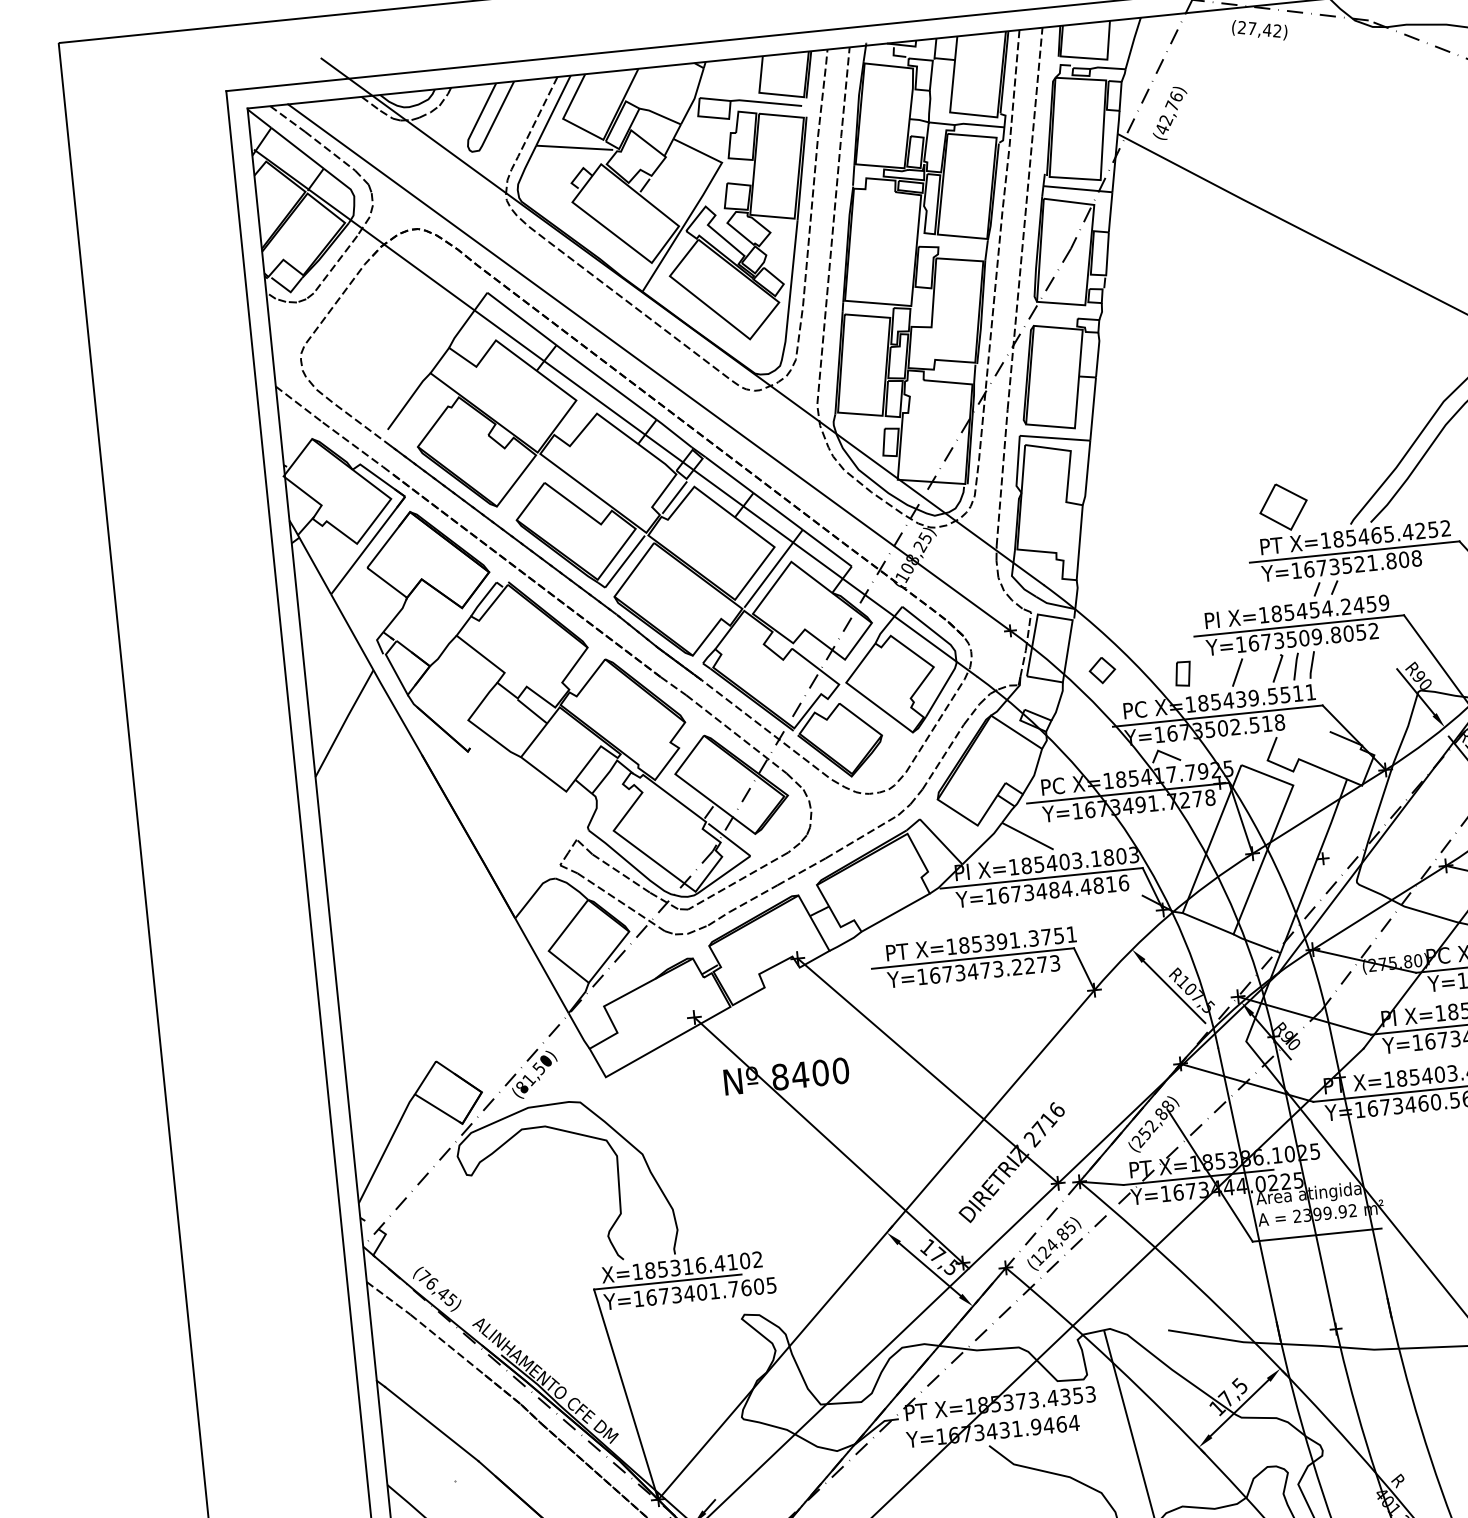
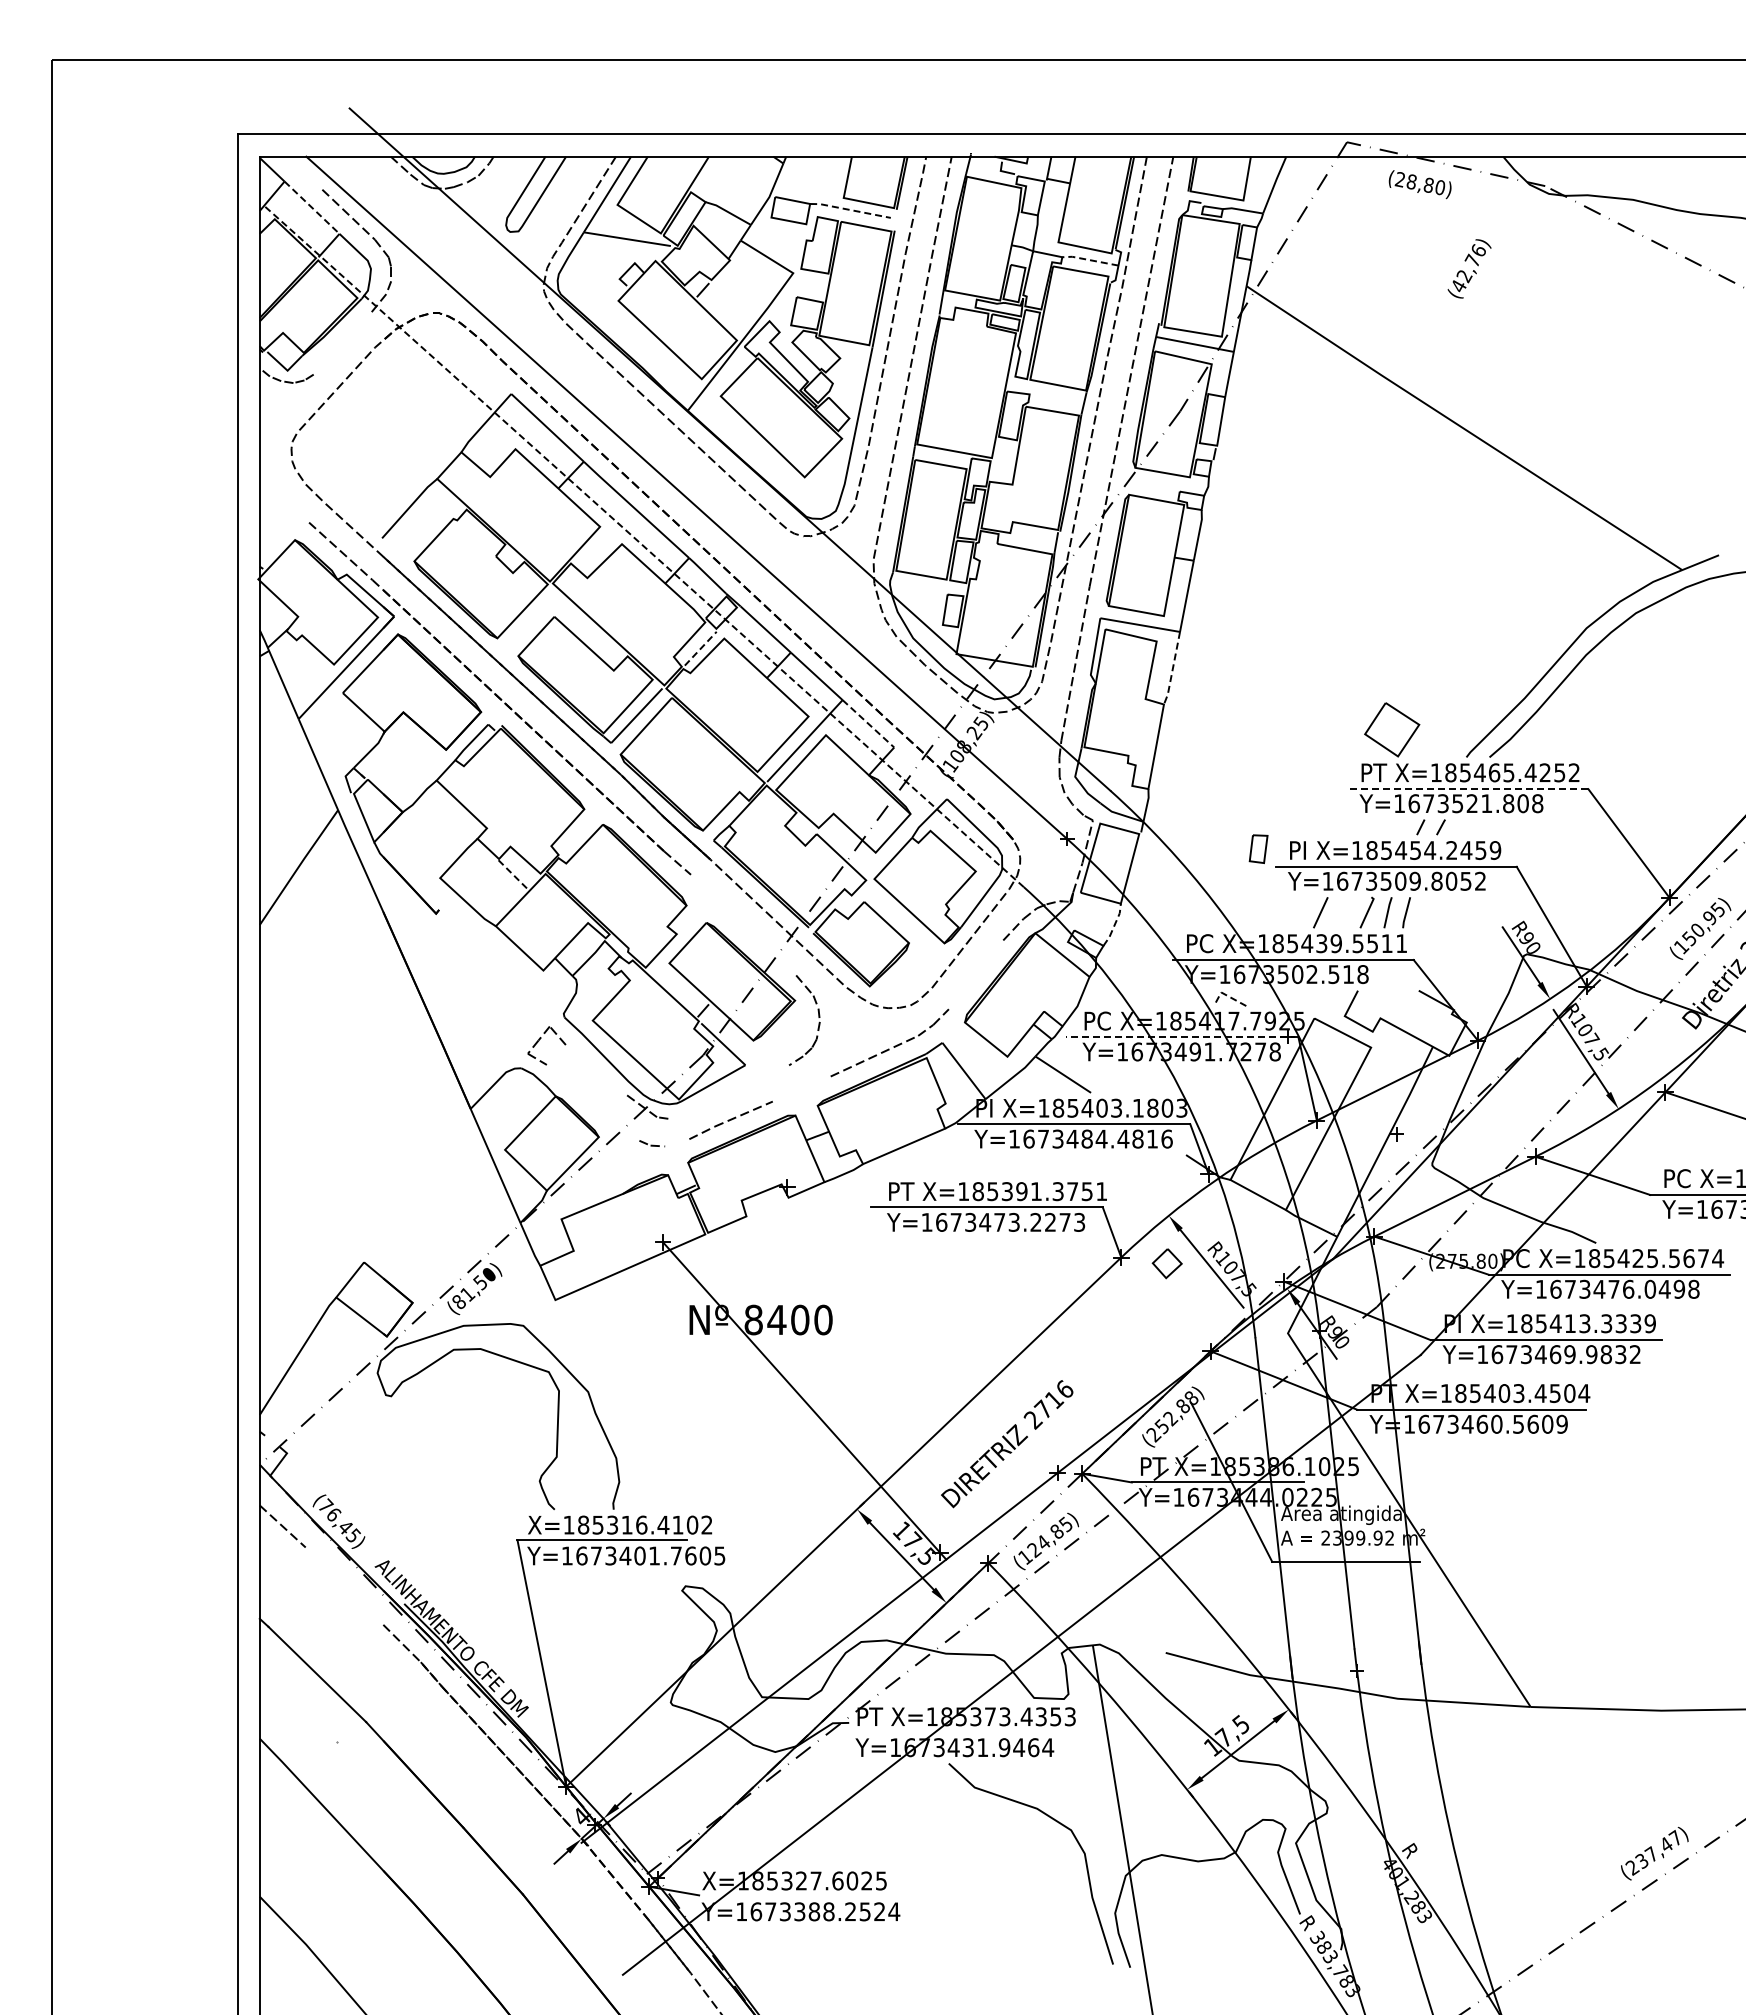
text: (1264, 29) -> (1425, 184), (27,42) -> (28,80)
line: (766, 102) -> (850, 209), solid -> dashed
text: (1169, 113) -> (1469, 268), moved
line: (287, 118) -> (303, 172), removed
line: (978, 125) -> (1089, 260), solid -> dashed
line: (297, 148) -> (312, 207), solid -> dashed
line: (335, 264) -> (341, 344), removed
line: (299, 404) -> (284, 499), removed
line: (615, 413) -> (643, 546), solid -> dashed
line: (1087, 474) -> (1172, 669), solid -> dashed
line: (675, 497) -> (701, 648), solid -> dashed
line: (827, 548) -> (868, 724), solid -> dashed
line: (1354, 552) -> (1467, 789), solid -> dashed
part: (1101, 670) -> (1166, 1263), moved
part: (1182, 673) -> (1258, 848), moved
line: (1059, 701) -> (1114, 925), solid -> dashed
line: (532, 712) -> (514, 876), solid -> dashed
line: (736, 733) -> (743, 924), removed
line: (1162, 752) -> (1226, 995), solid -> dashed
line: (942, 756) -> (975, 974), removed
line: (1127, 793) -> (1181, 1037), solid -> dashed
line: (801, 871) -> (801, 1088), removed
line: (620, 873) -> (595, 1070), removed
line: (738, 880) -> (728, 1091), removed
line: (620, 902) -> (592, 1102), removed
line: (698, 929) -> (677, 1142), removed
line: (927, 1071) -> (922, 1330), removed
line: (464, 1359) -> (362, 1604), removed

